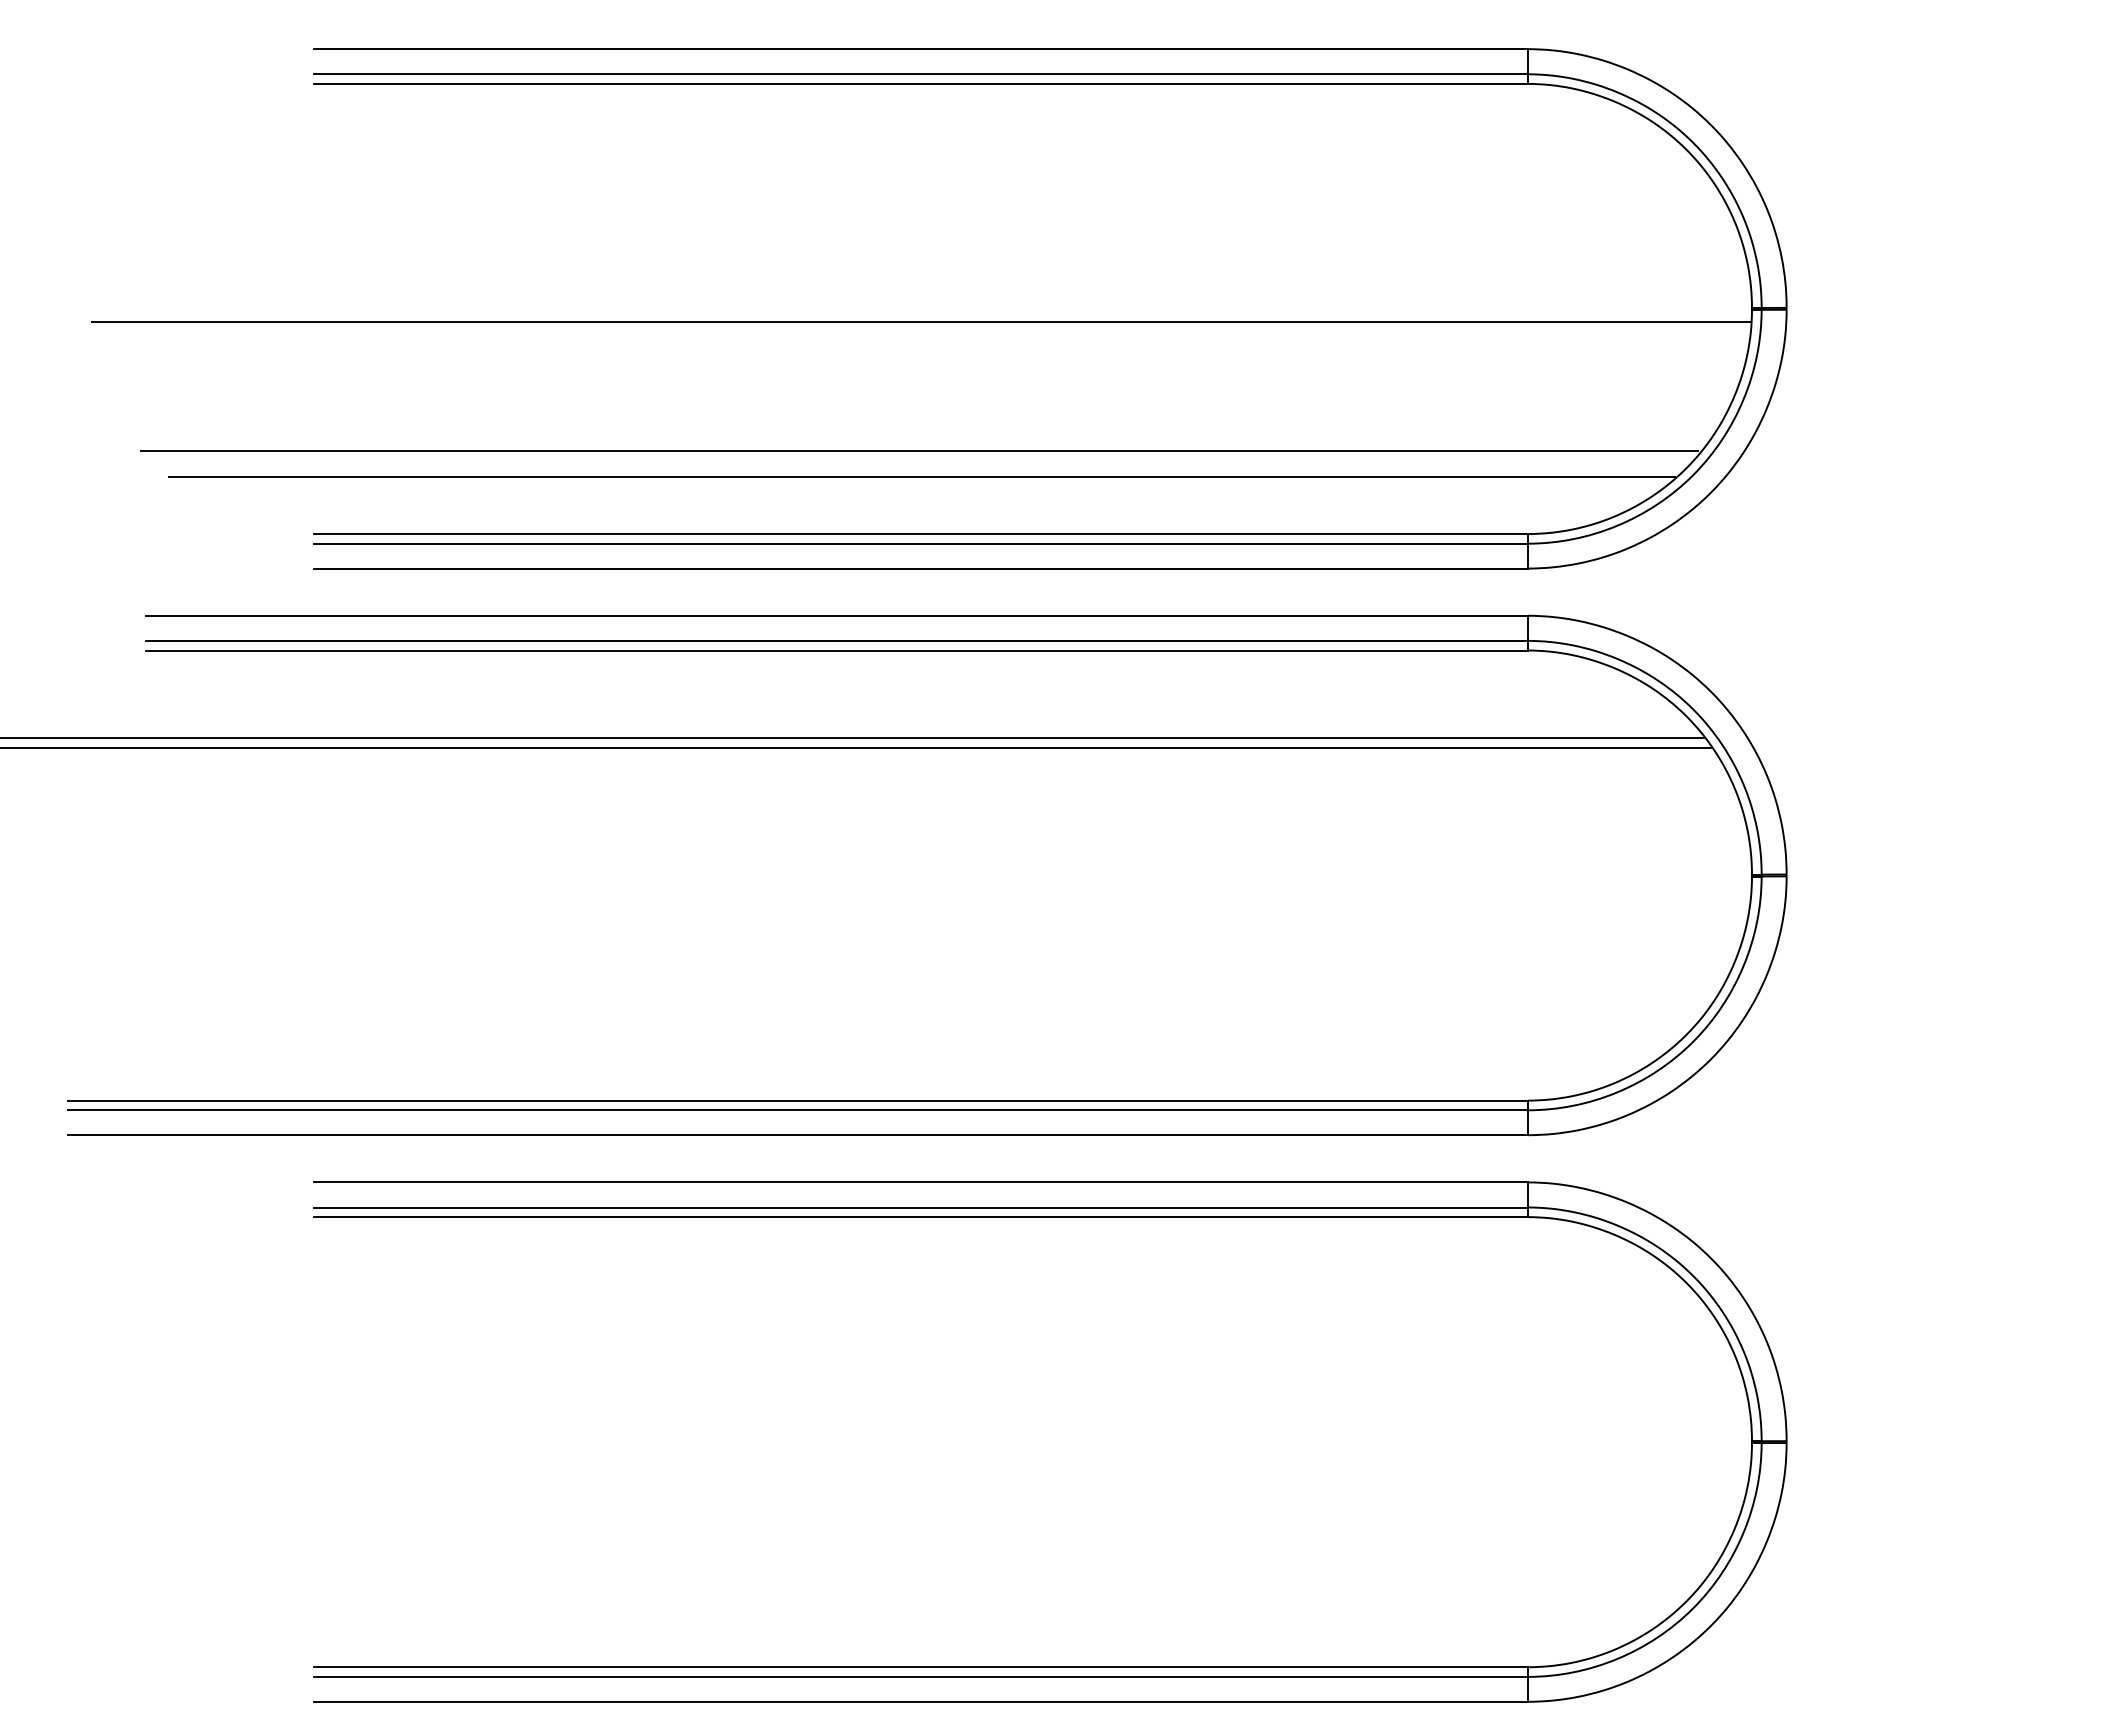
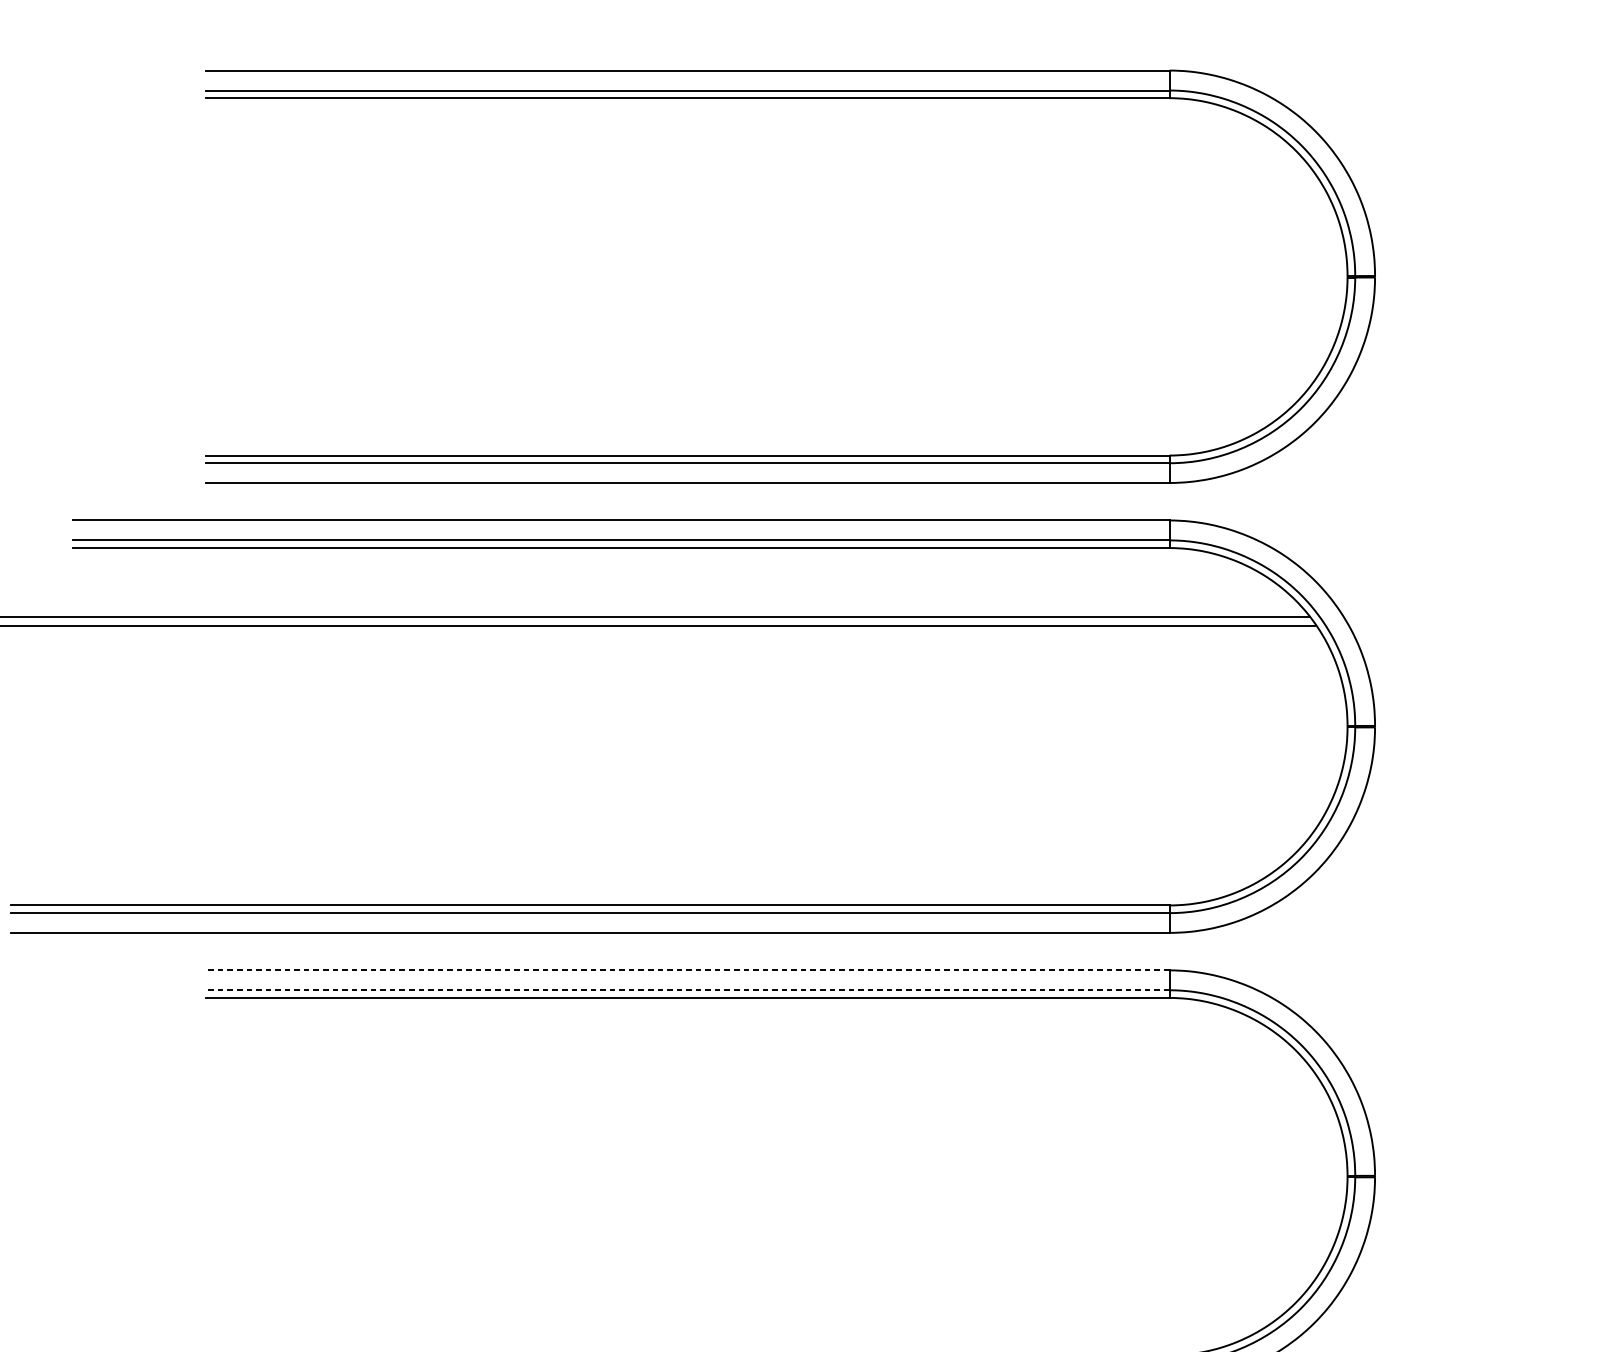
line: (920, 322) -> (687, 287), removed
line: (918, 451) -> (685, 390), removed
line: (922, 476) -> (688, 409), removed
line: (920, 1182) -> (687, 970), solid -> dashed
line: (920, 1207) -> (687, 990), solid -> dashed

